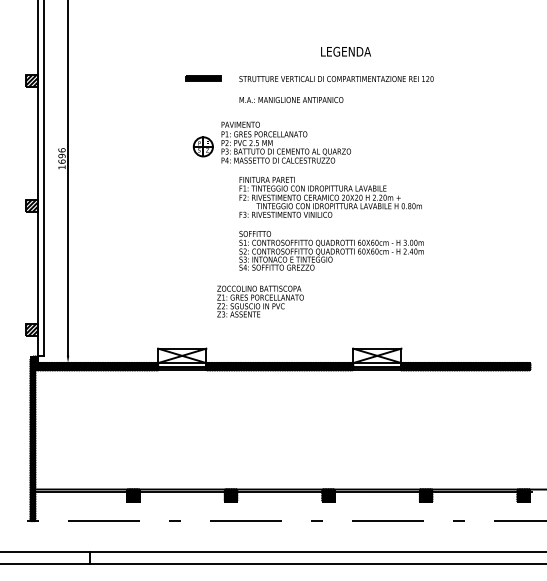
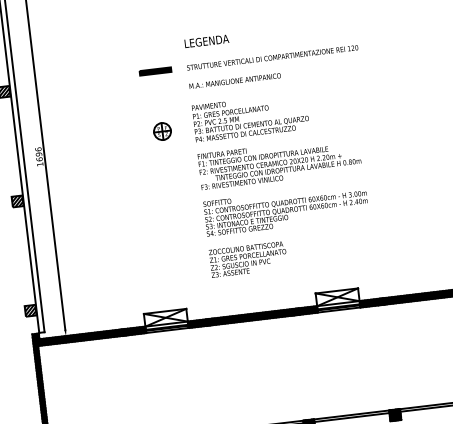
text: (345, 51) -> (206, 41), moved
text: (286, 142) -> (251, 117), moved
text: (260, 301) -> (248, 259), moved

